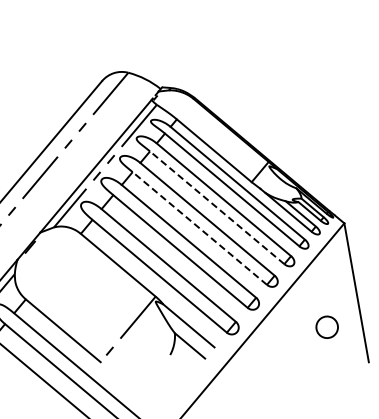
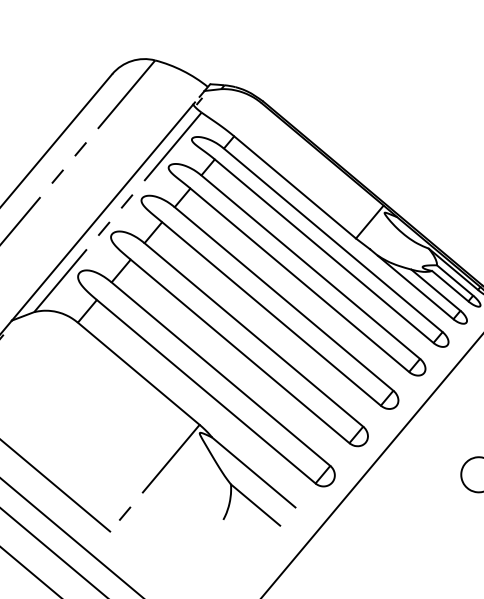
line: (217, 207) -> (300, 279), dashed -> solid
line: (199, 228) -> (270, 313), dashed -> solid

